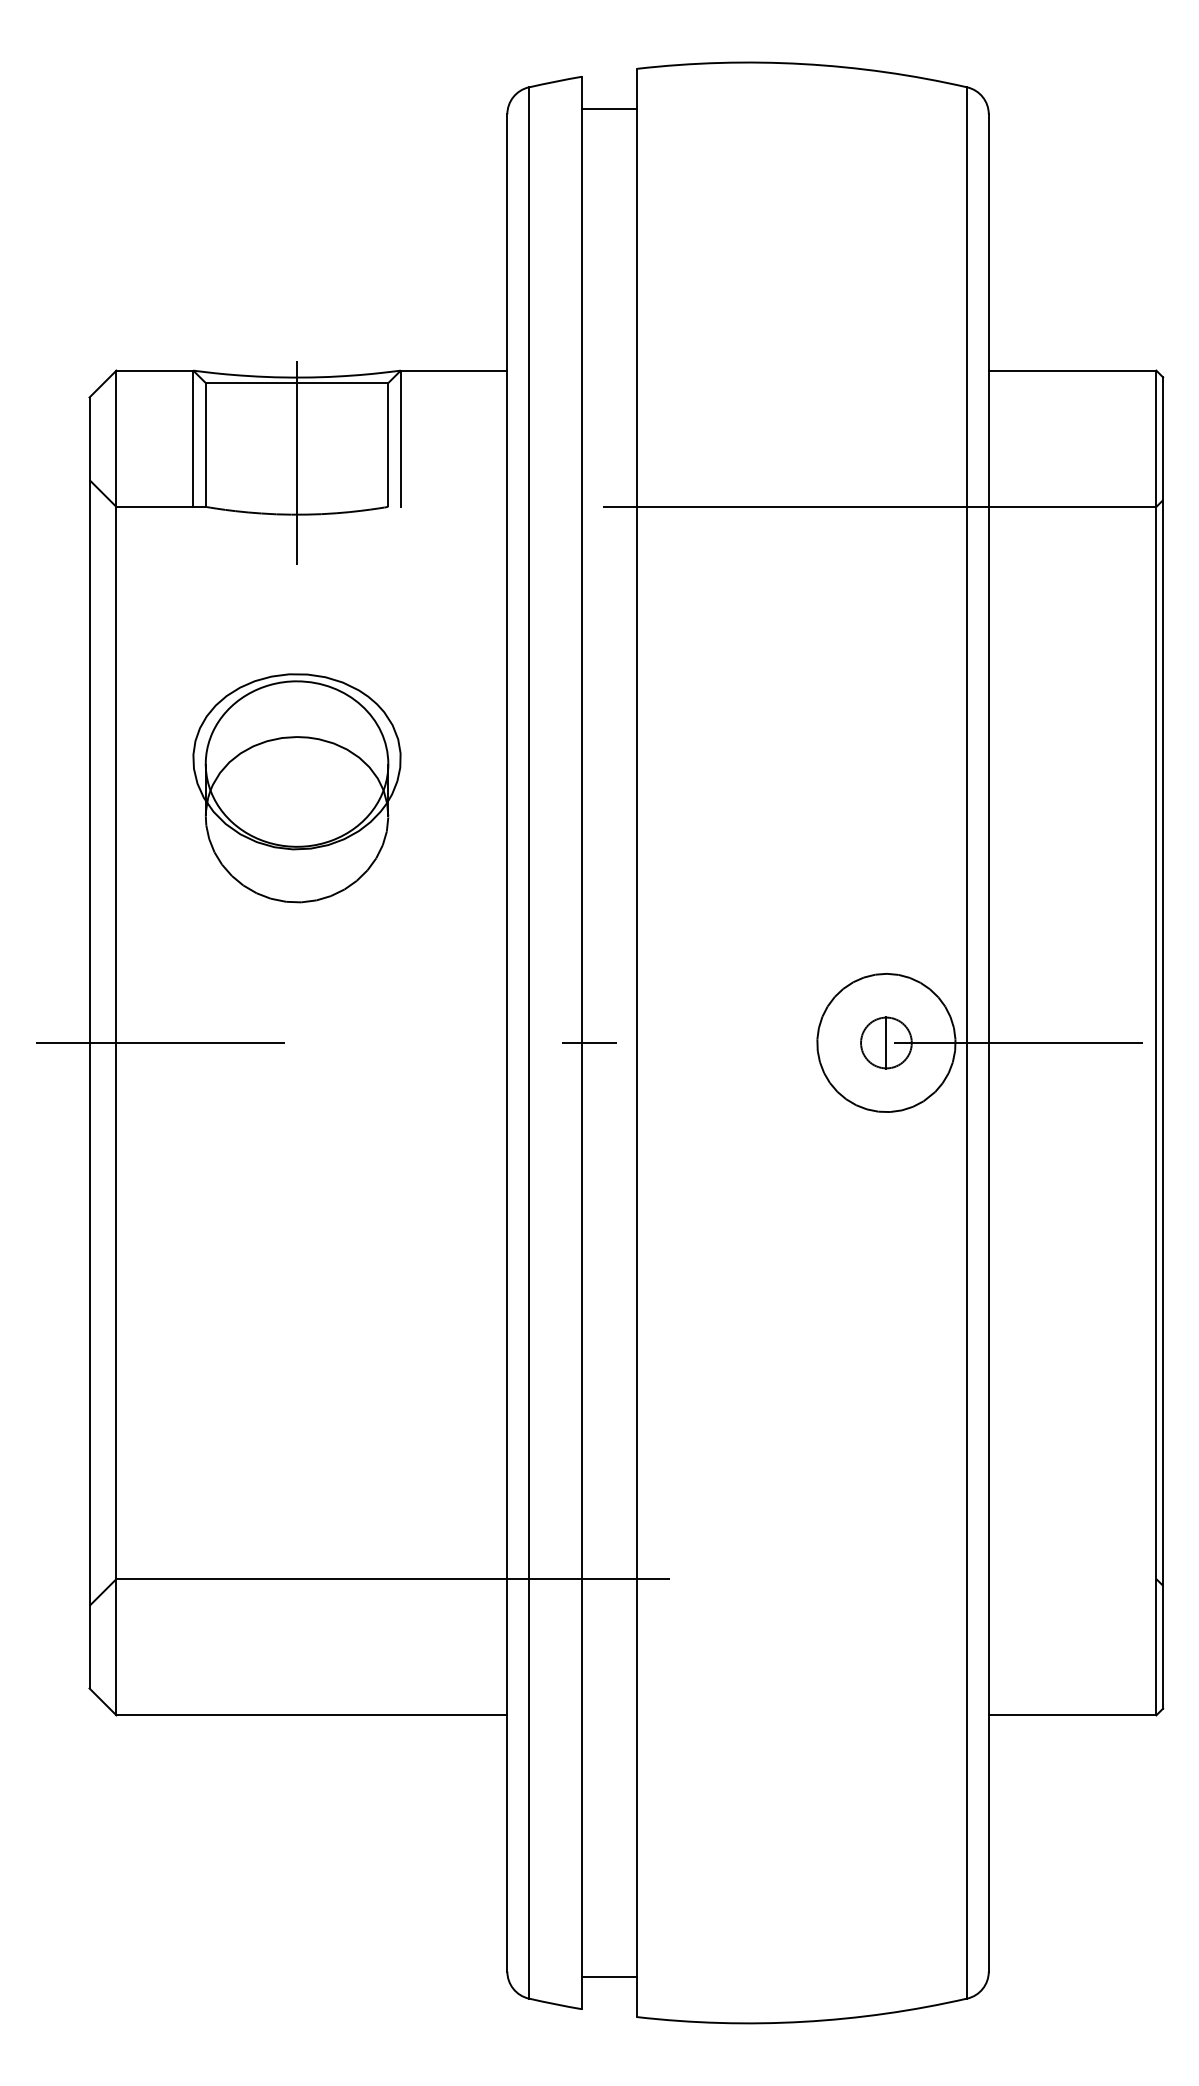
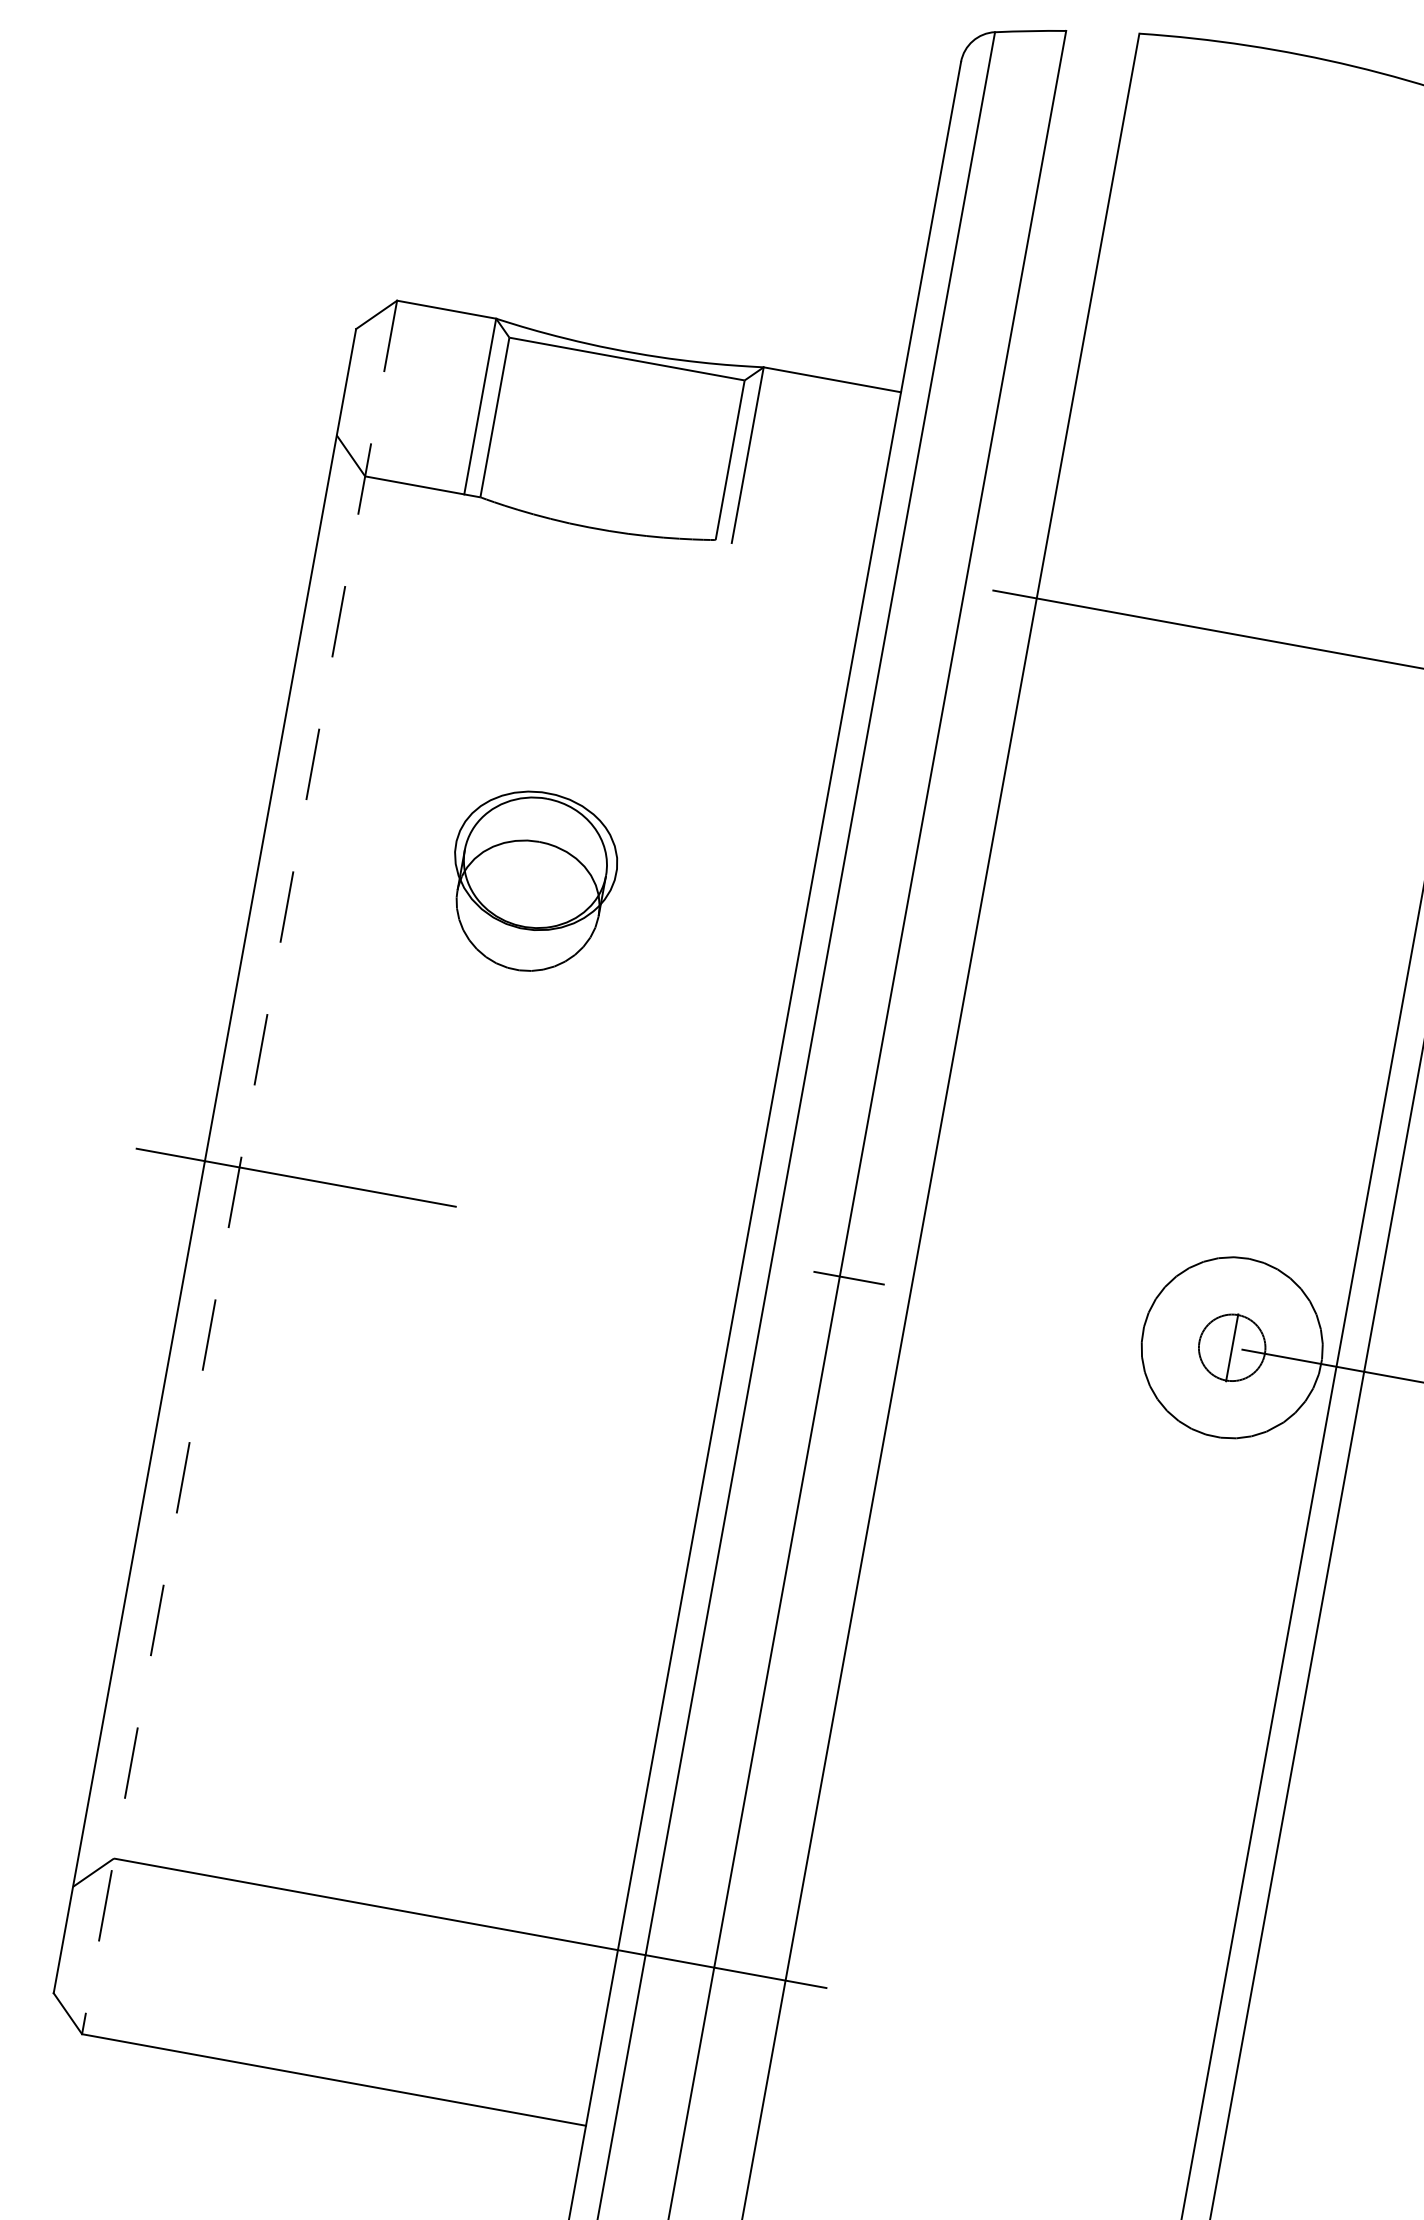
line: (609, 108) -> (1094, 78), removed
line: (297, 462) -> (609, 461), removed
part: (296, 788) -> (531, 881), size x0.6
line: (116, 1043) -> (239, 1168), solid -> dashed

